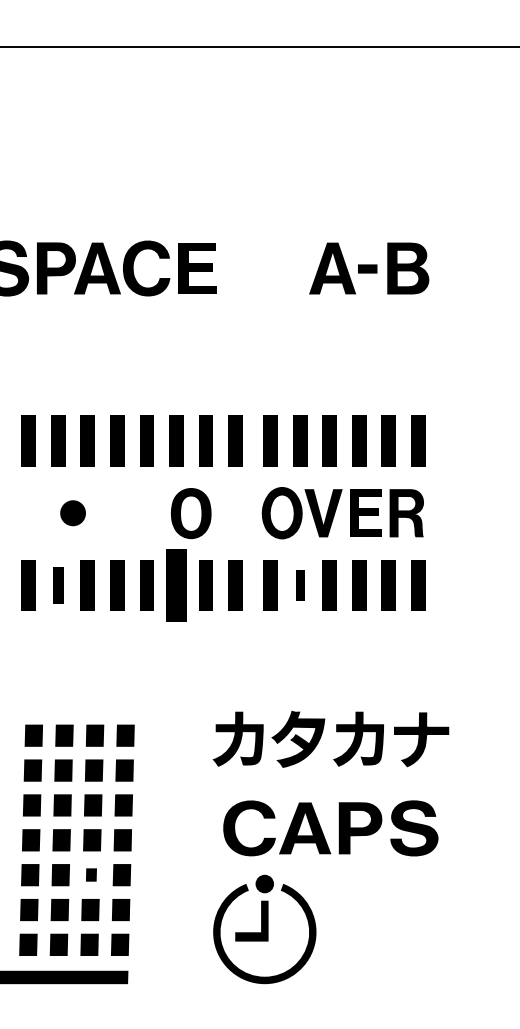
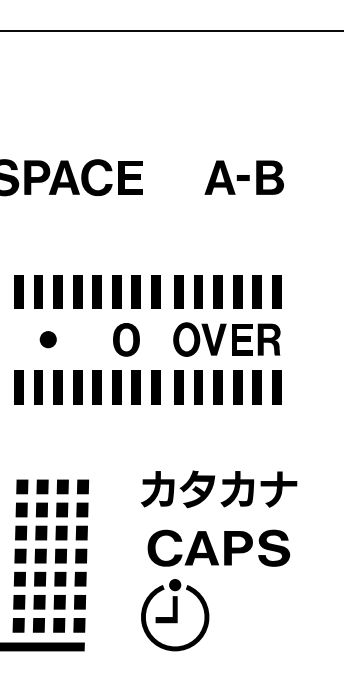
part: (58, 585) -> (38, 387), size x1.43
part: (176, 585) -> (116, 387), size x0.71
part: (300, 585) -> (198, 387), size x1.67
part: (91, 874) -> (60, 578), size x1.67

